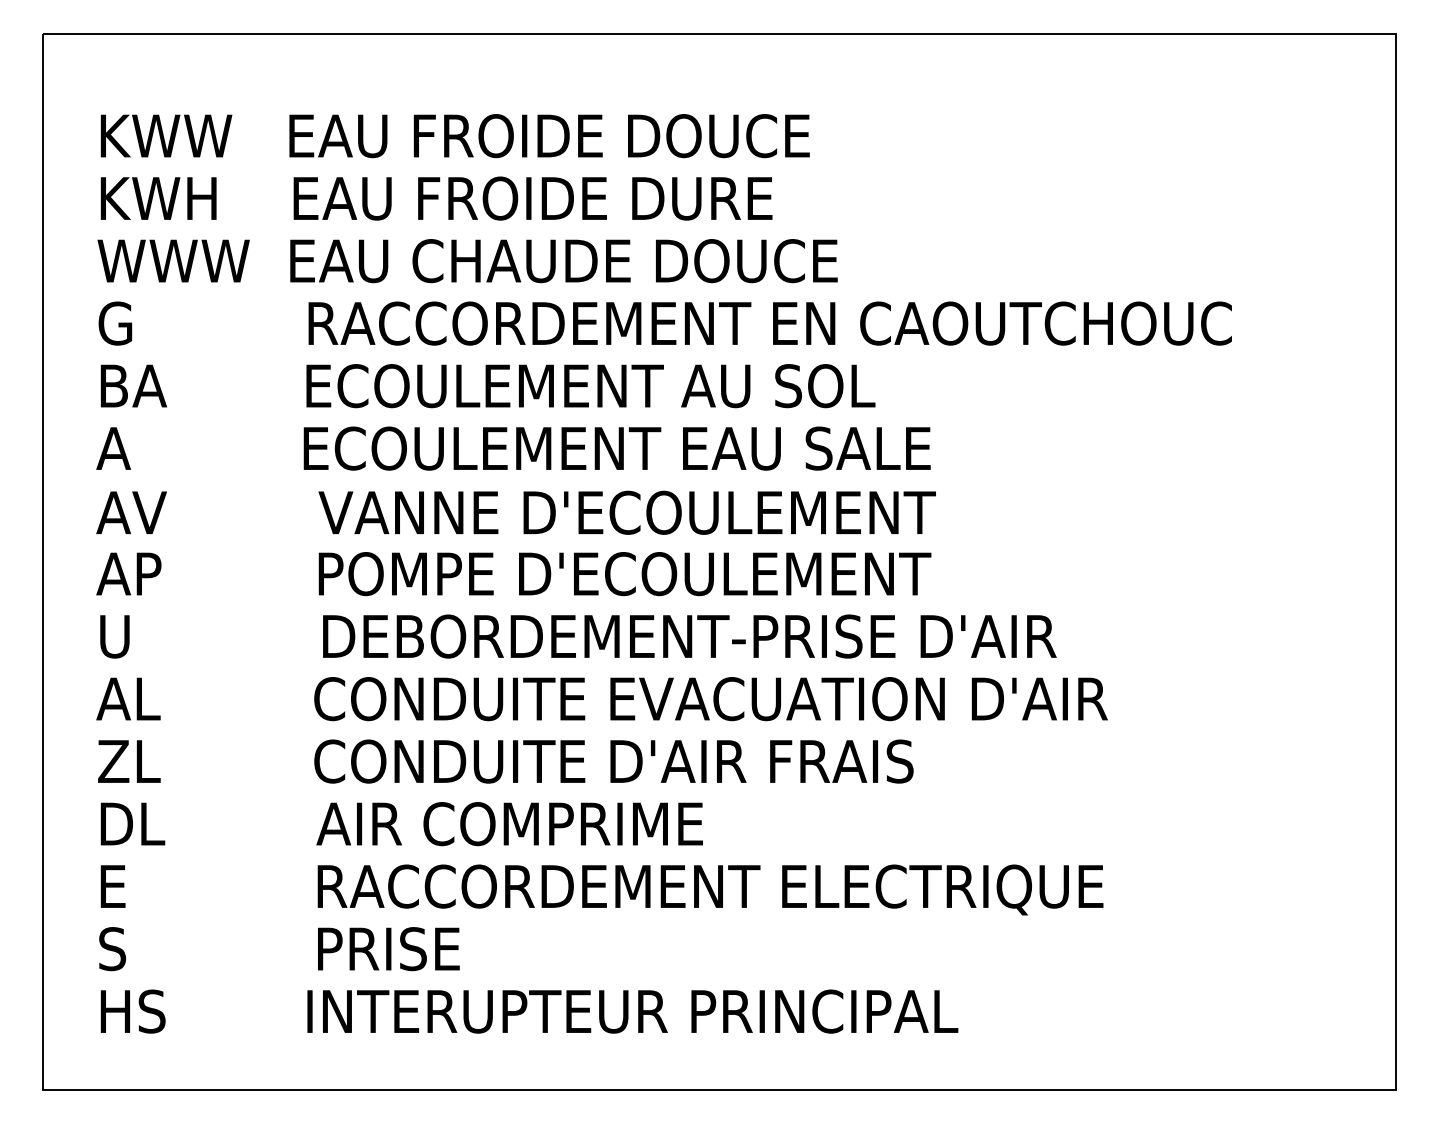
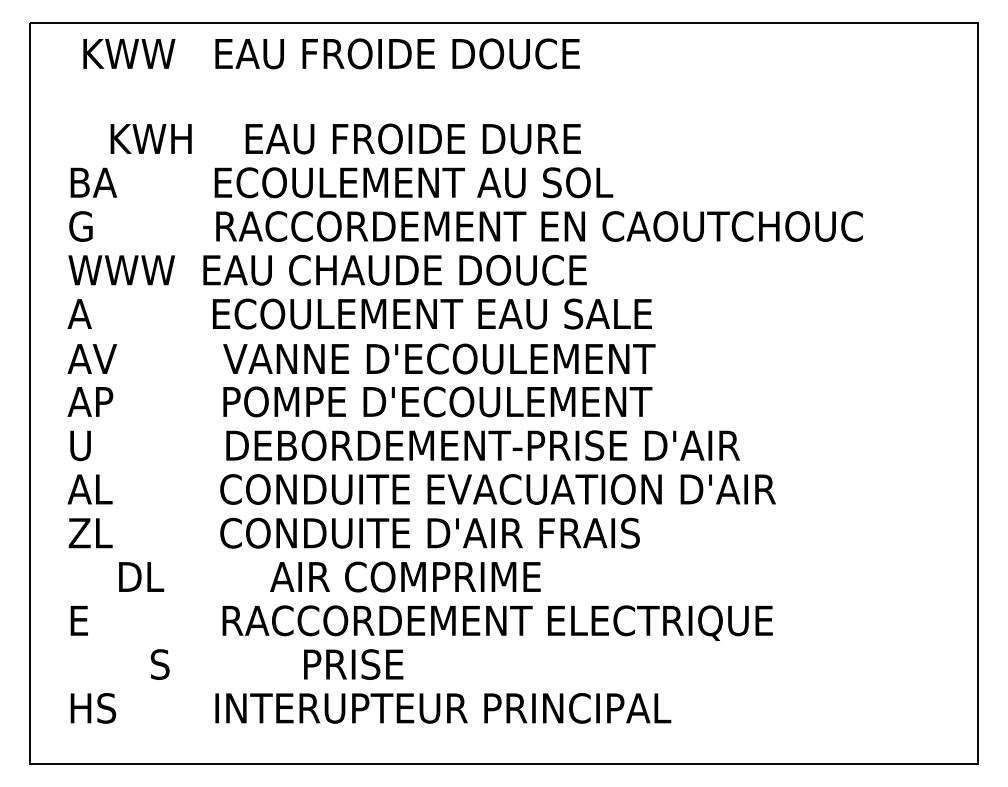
text: (454, 136) -> (331, 54), moved
text: (436, 198) -> (345, 138), moved
text: (486, 261) -> (340, 183), WWW  EAU CHAUDE DOUCE -> BA        ECOULEMENT AU SOL
text: (486, 386) -> (340, 270), BA        ECOULEMENT AU SOL -> WWW  EAU CHAUDE DOUCE
text: (401, 824) -> (329, 577), moved
text: (279, 949) -> (277, 664), moved

